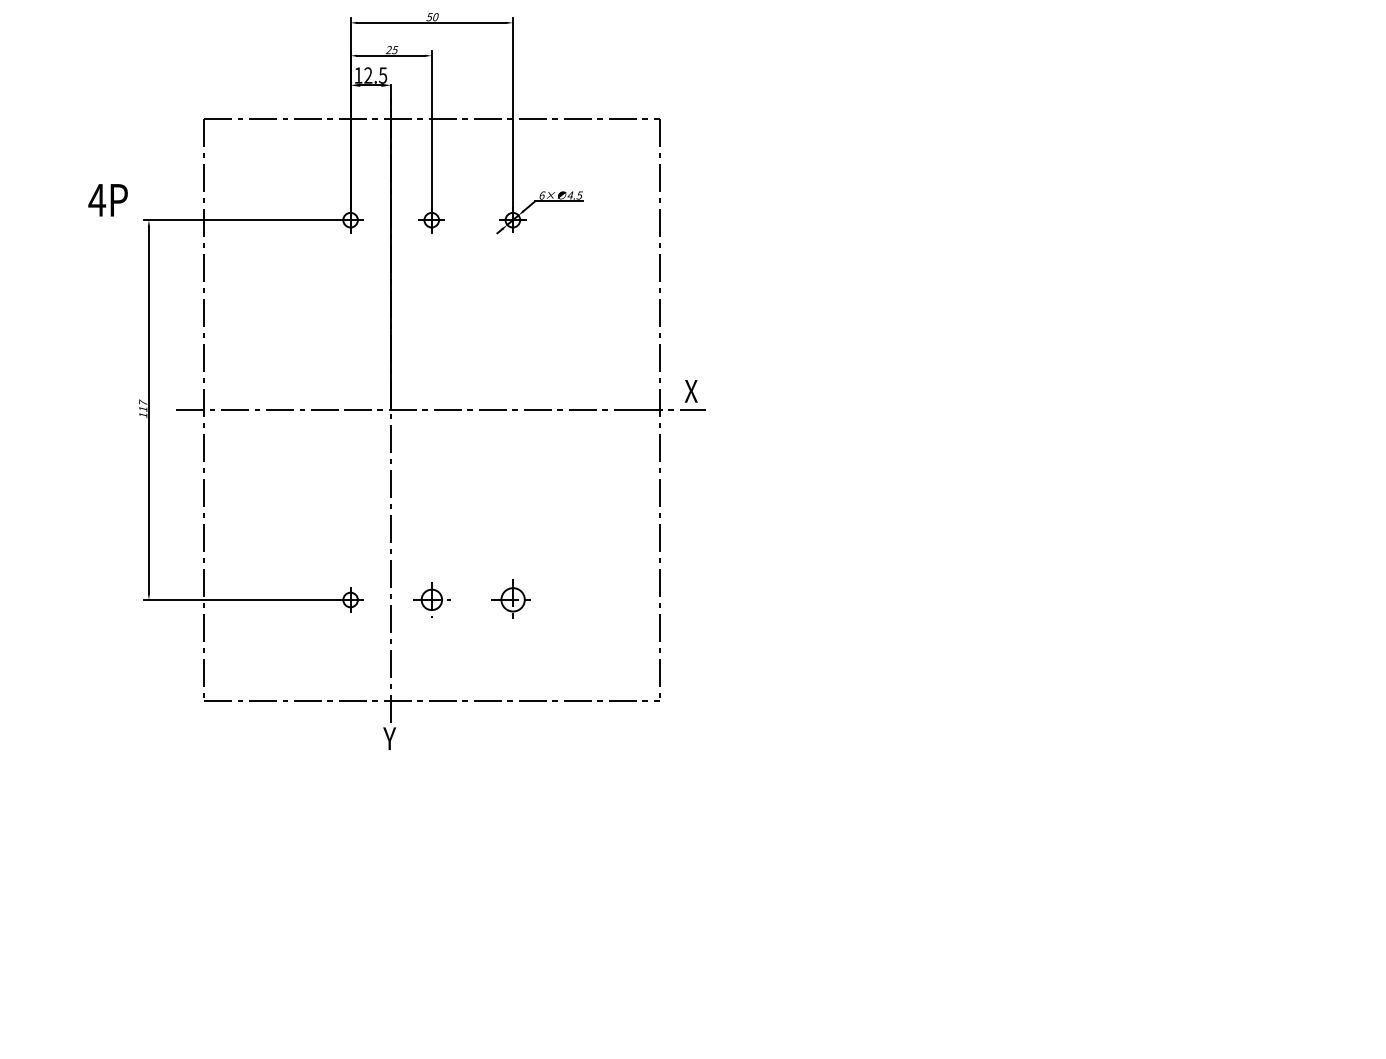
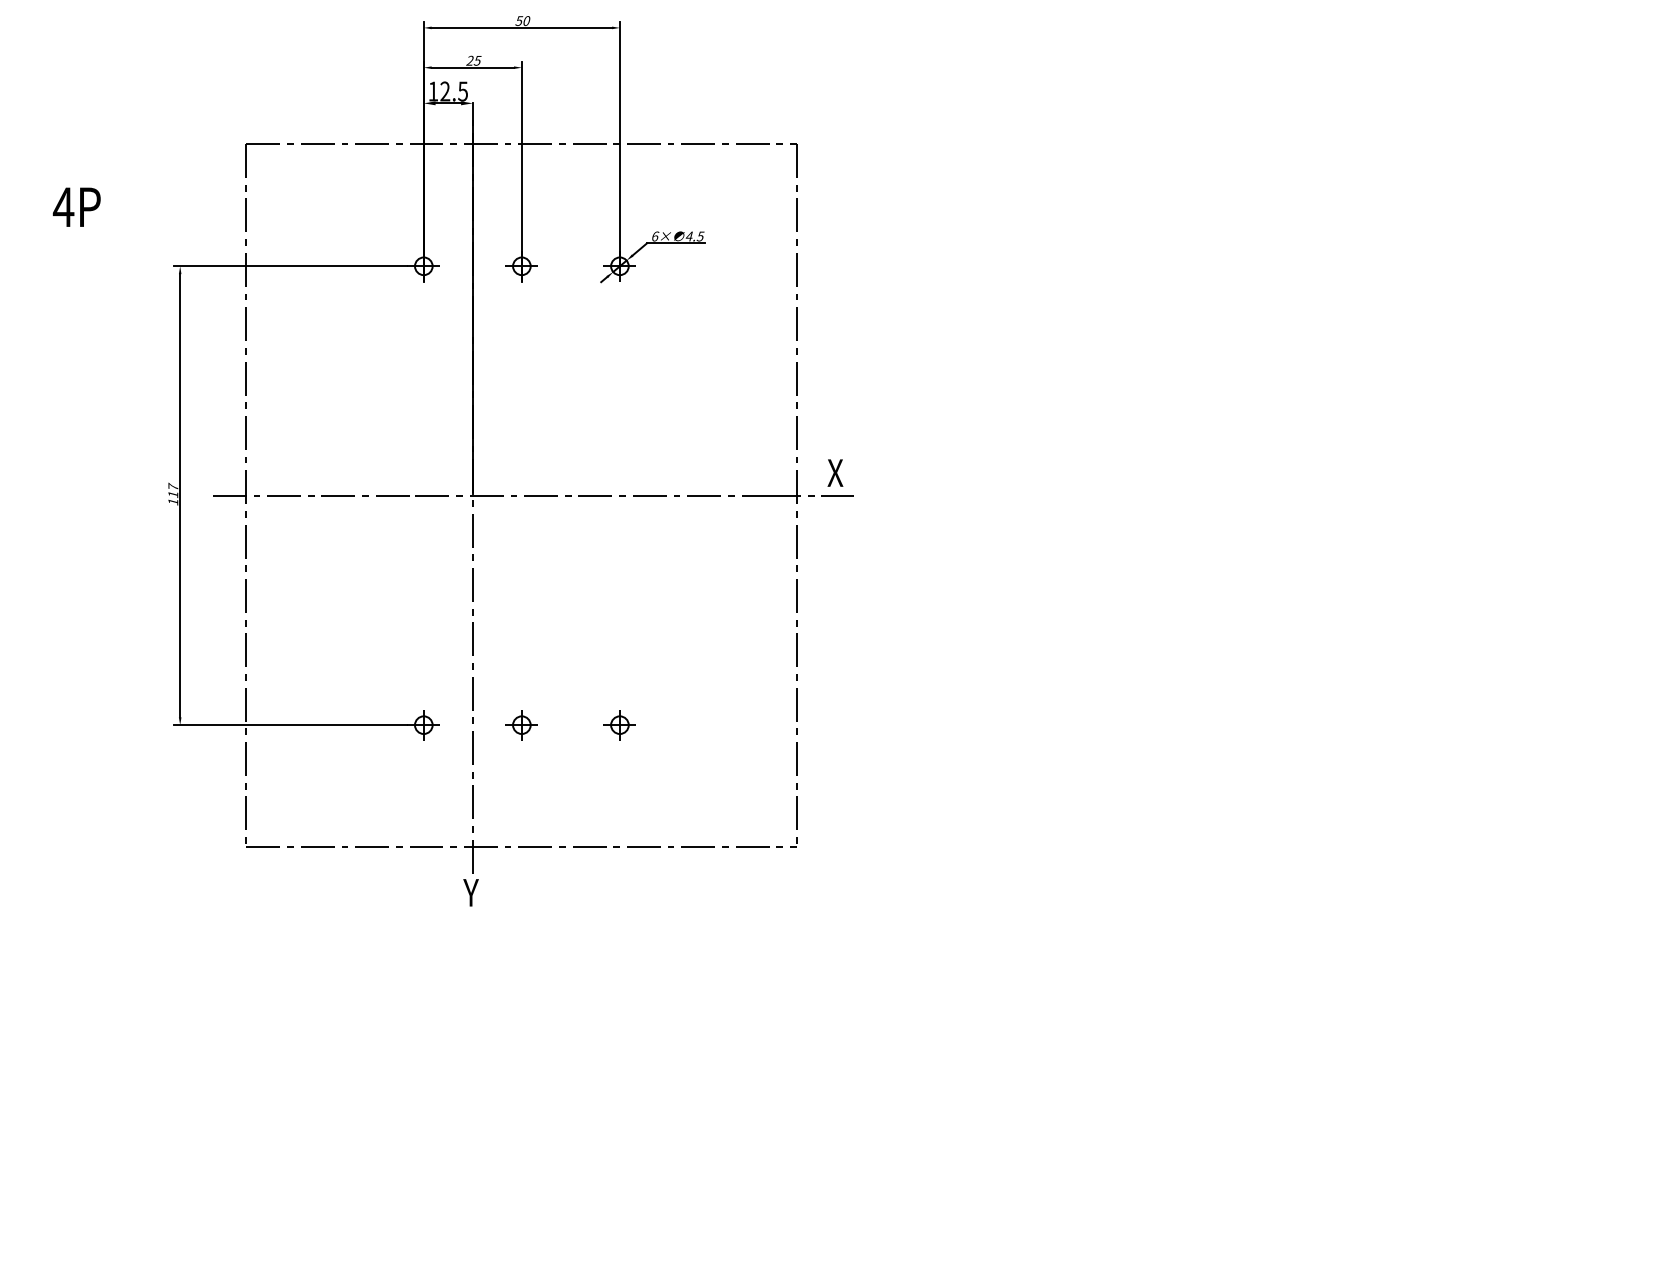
text: (107, 199) -> (76, 206), moved
part: (431, 600) -> (521, 725), size x0.71
part: (512, 600) -> (619, 725), size x0.62

